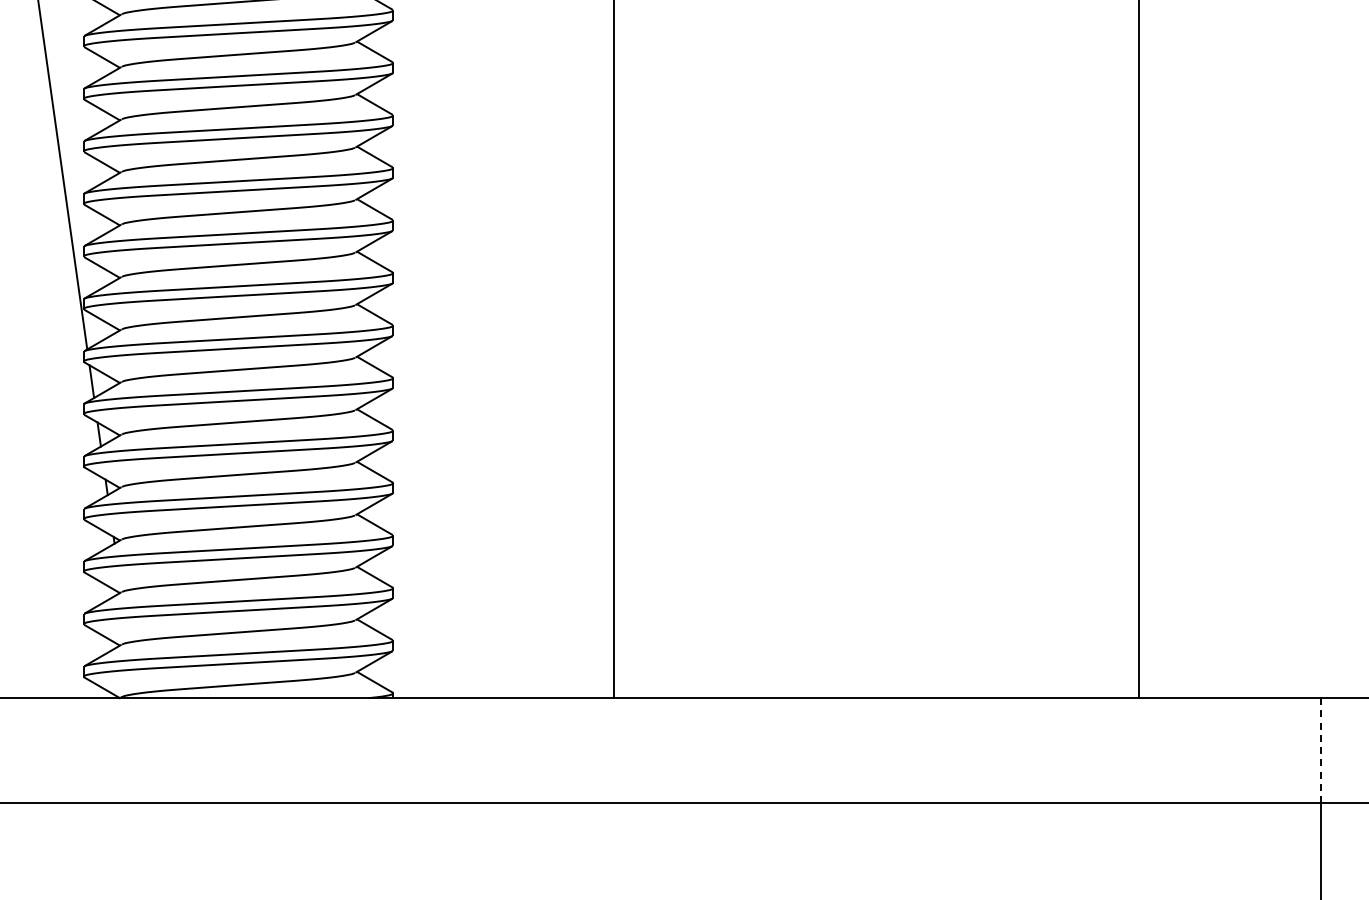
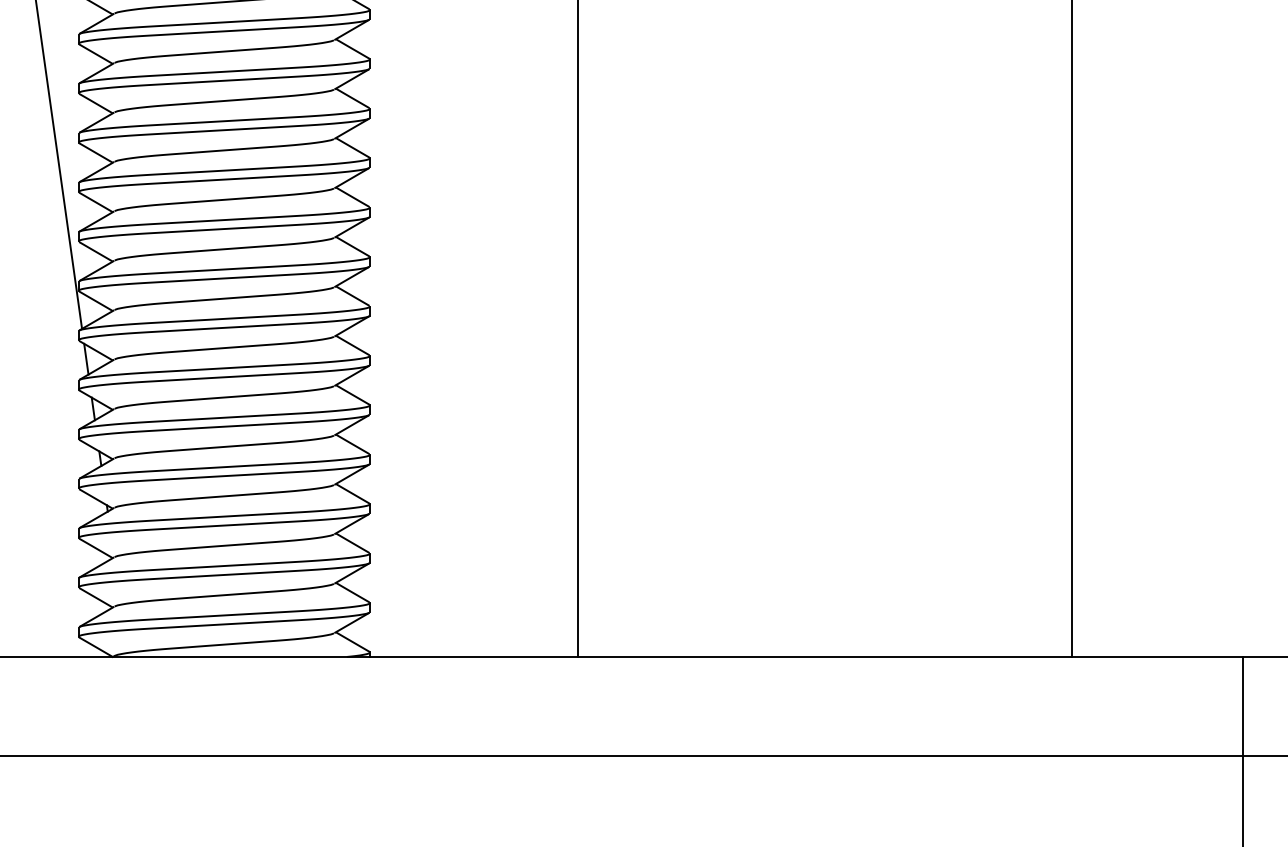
line: (1321, 750) -> (1243, 706), dashed -> solid

